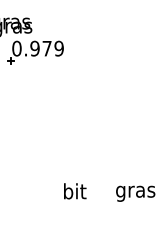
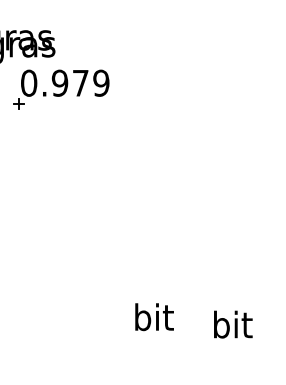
text: (75, 191) -> (154, 317), moved
text: (135, 191) -> (232, 327), gras -> bit

